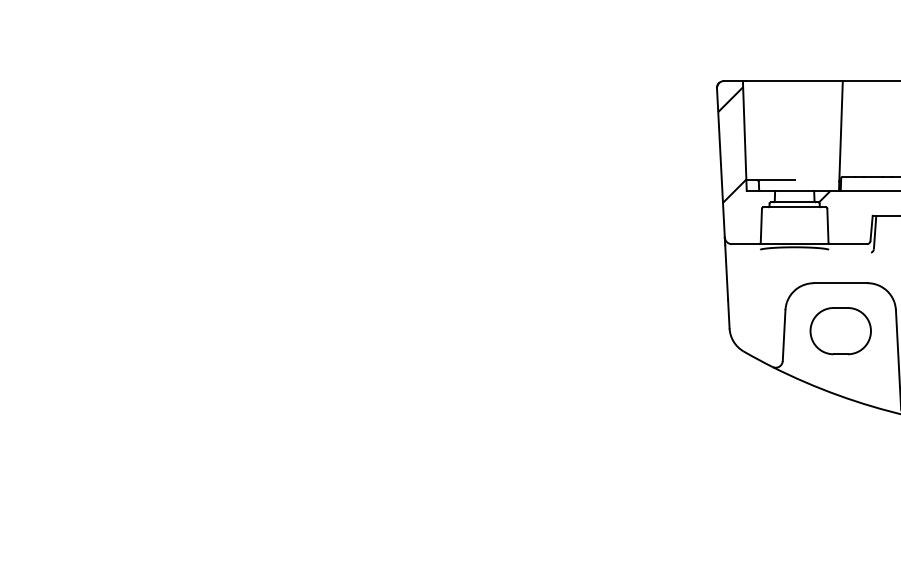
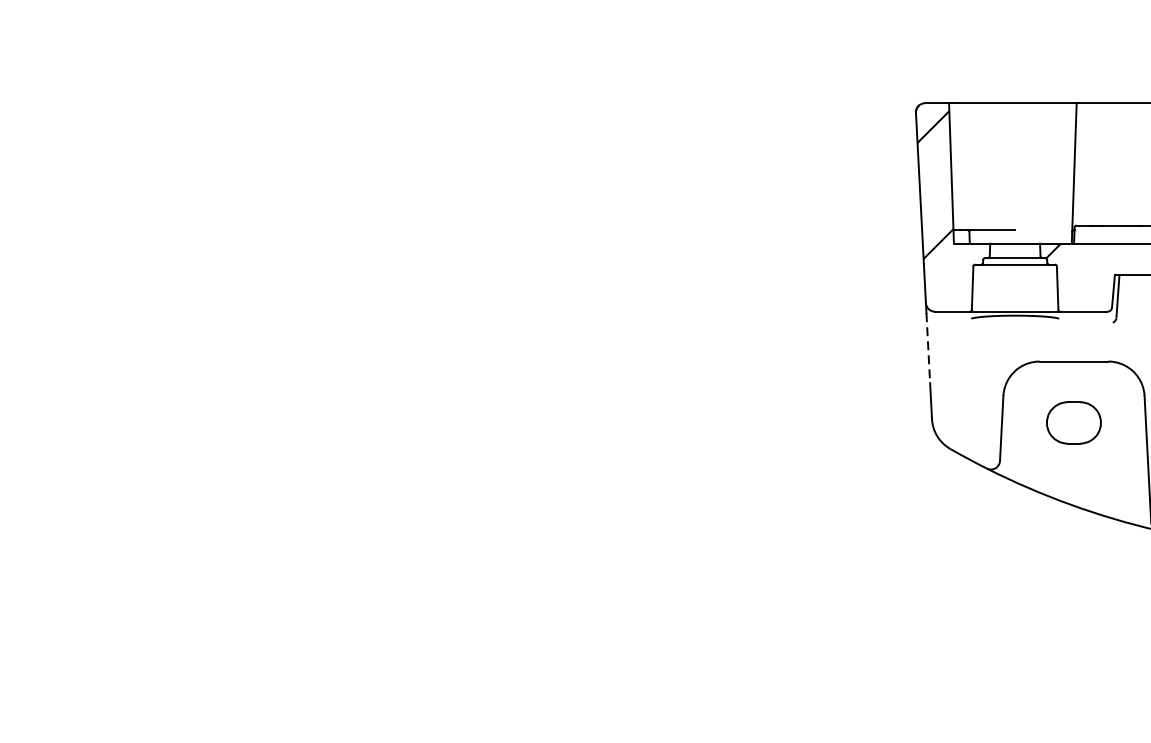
line: (726, 273) -> (928, 349), solid -> dashed
part: (840, 331) -> (1073, 423), size x0.7

